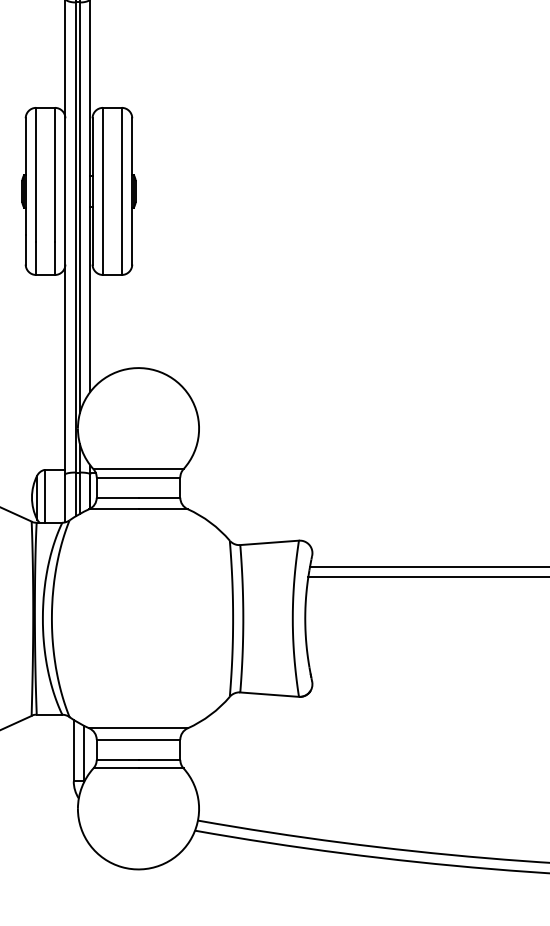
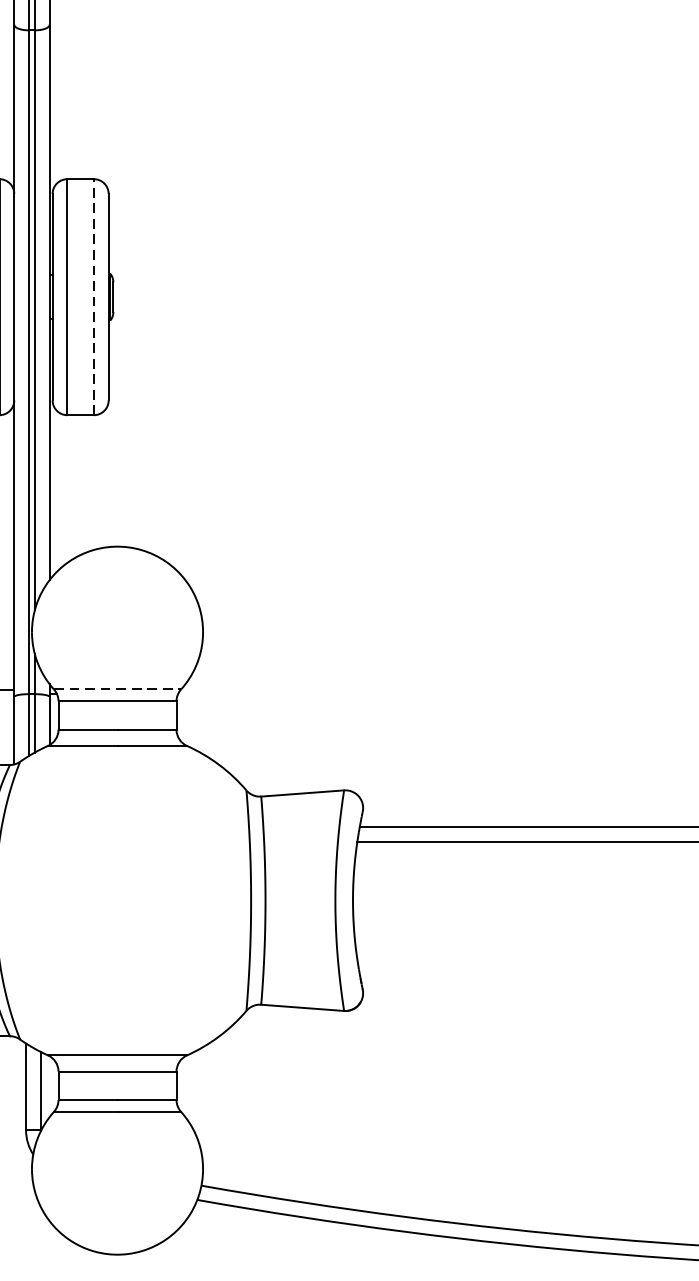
line: (121, 191) -> (93, 297), solid -> dashed
line: (138, 469) -> (117, 689), solid -> dashed

